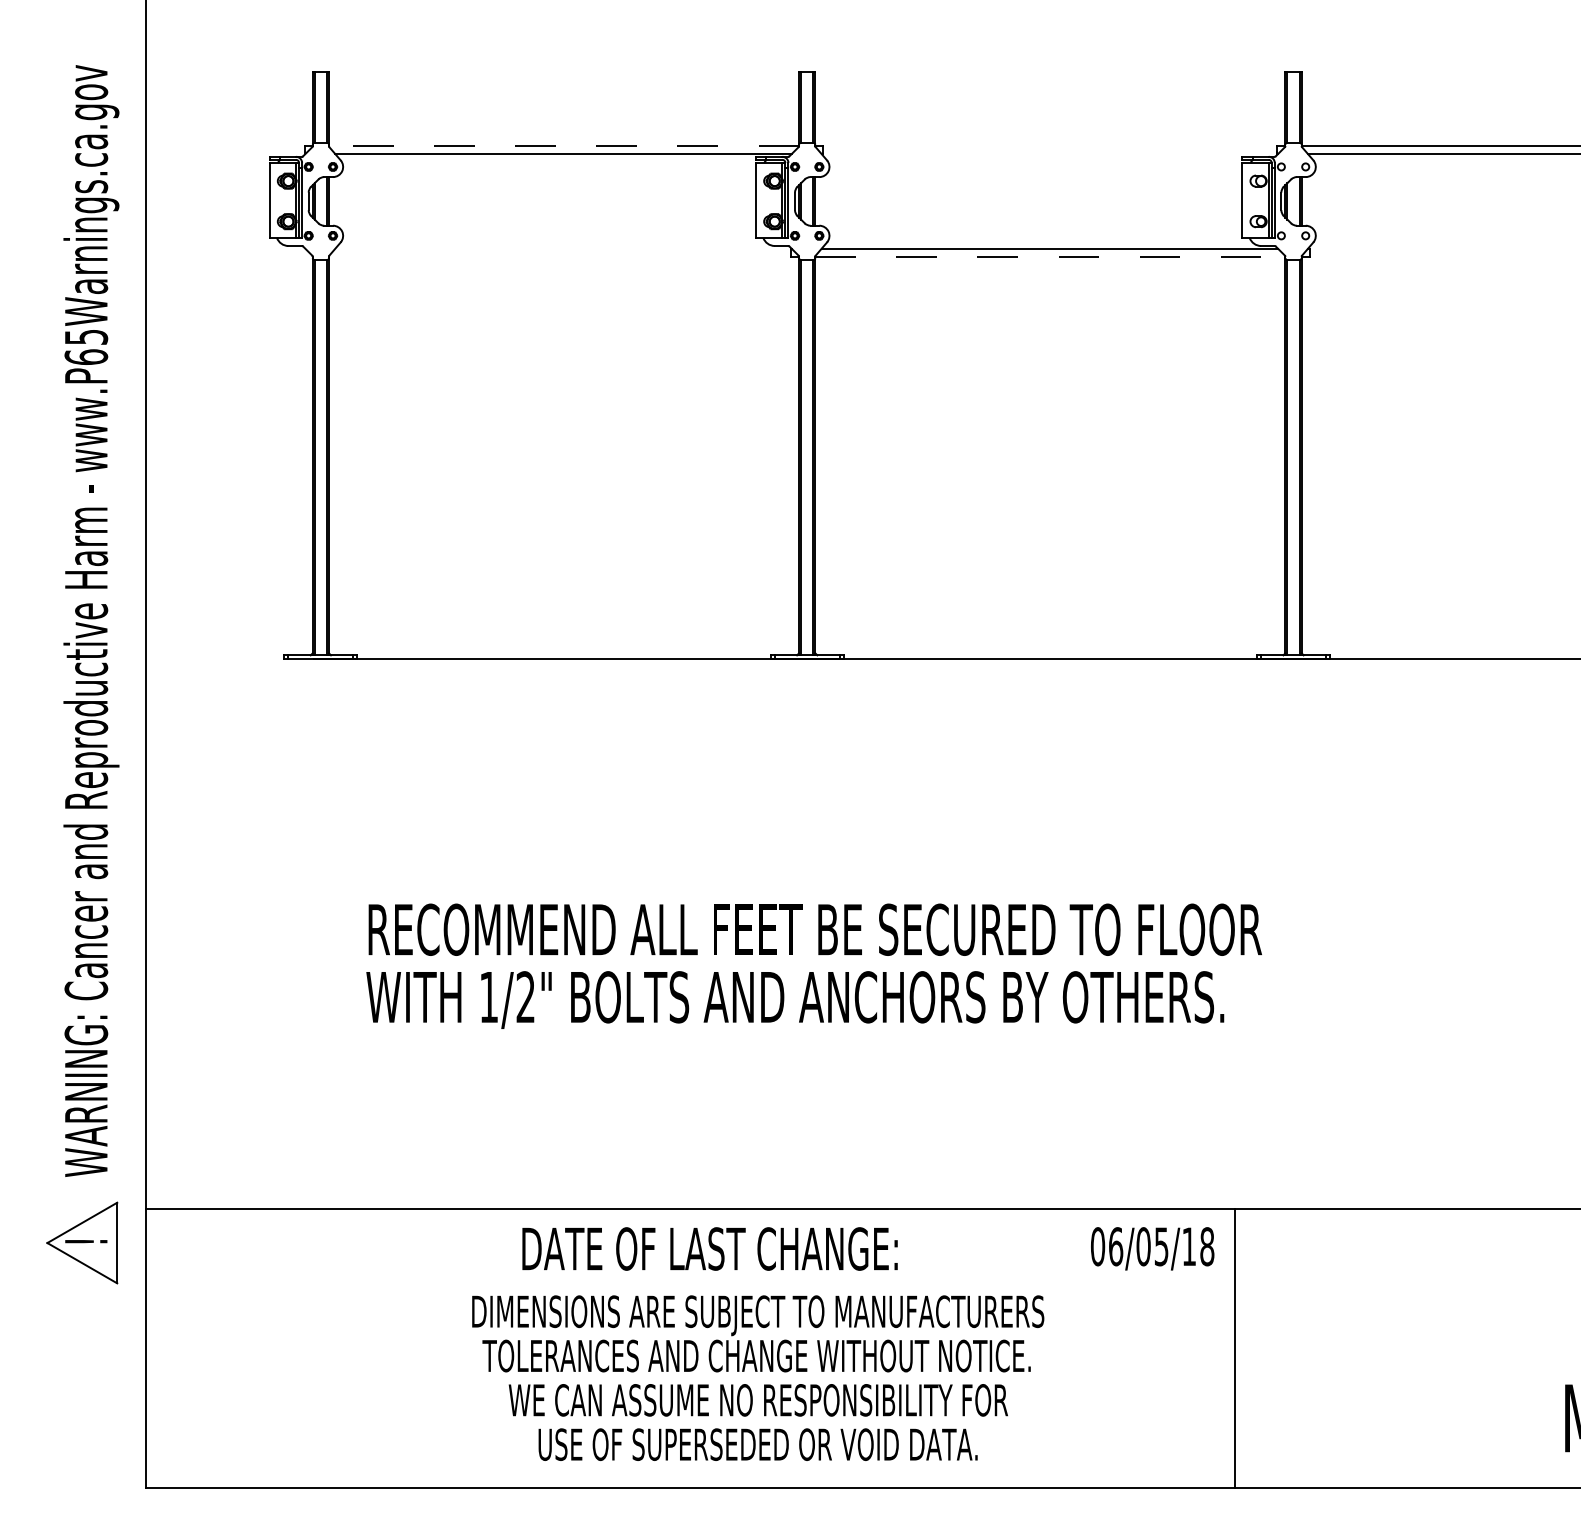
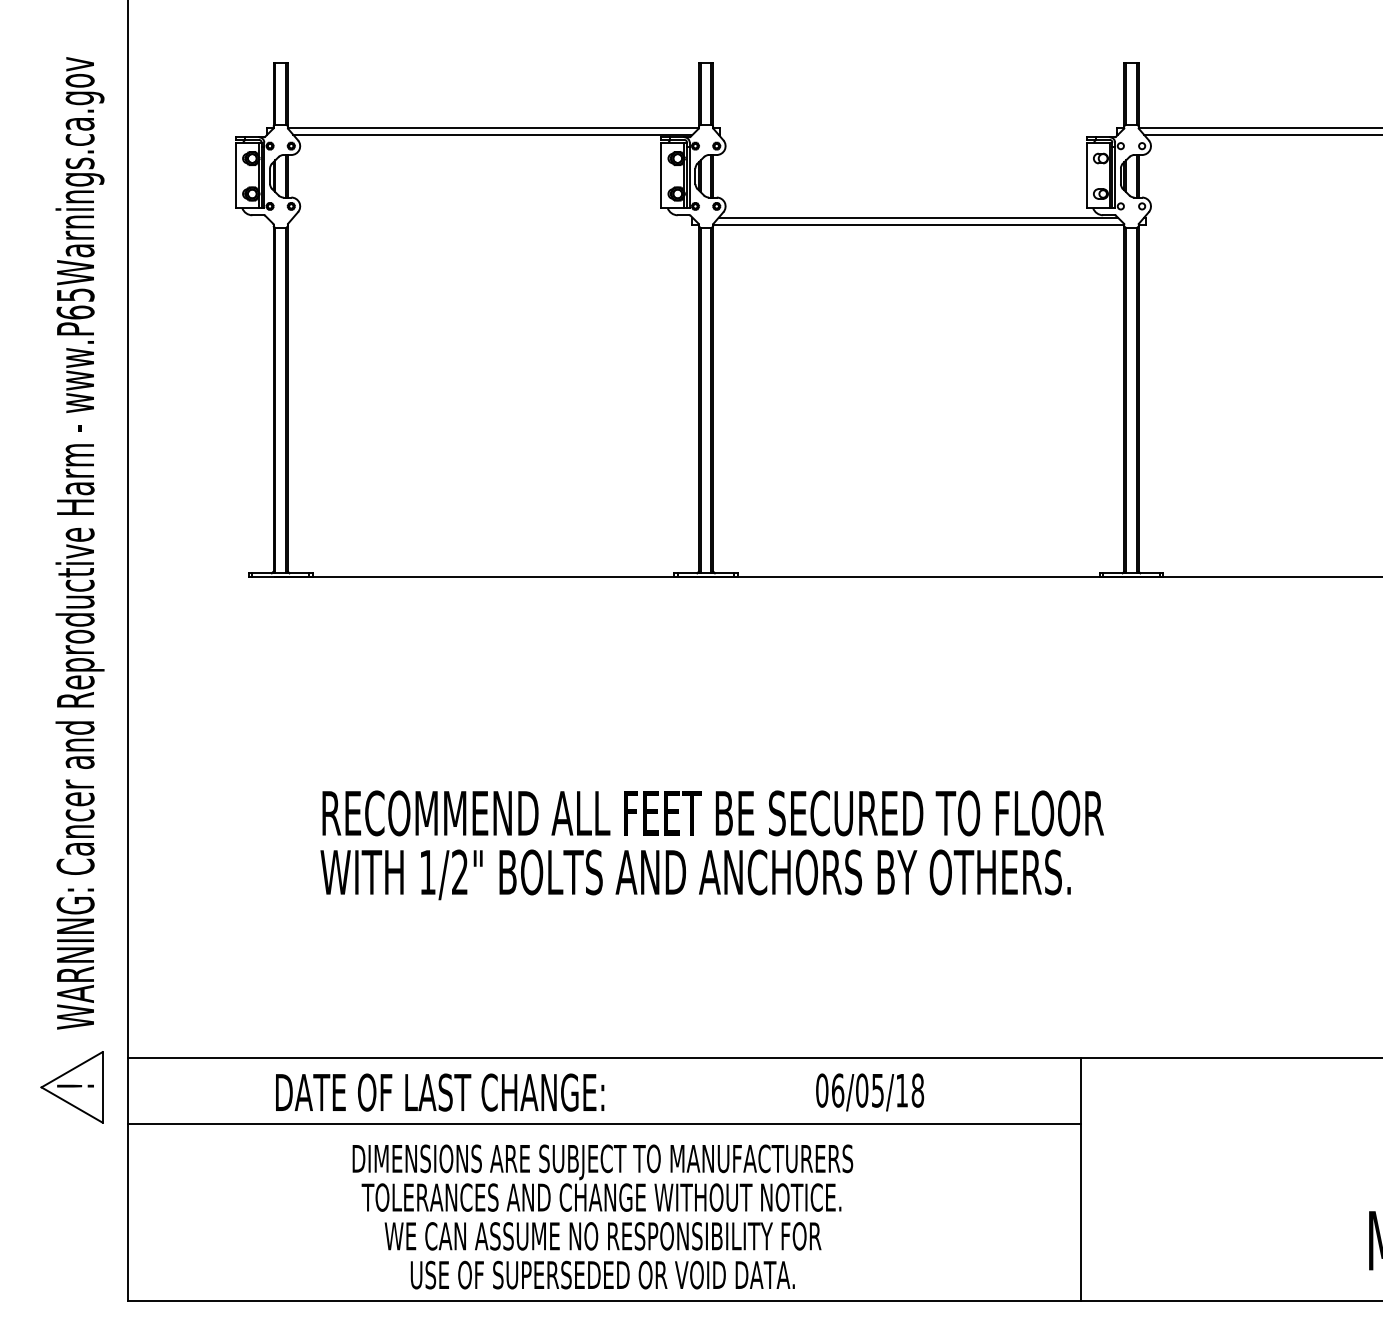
line: (563, 146) -> (492, 128), dashed -> solid
line: (1050, 256) -> (918, 224), dashed -> solid
text: (709, 1248) -> (439, 1092), moved
text: (1152, 1248) -> (869, 1092), moved
line: (690, 1285) -> (604, 1124), added
text: (758, 1377) -> (603, 1216), moved

